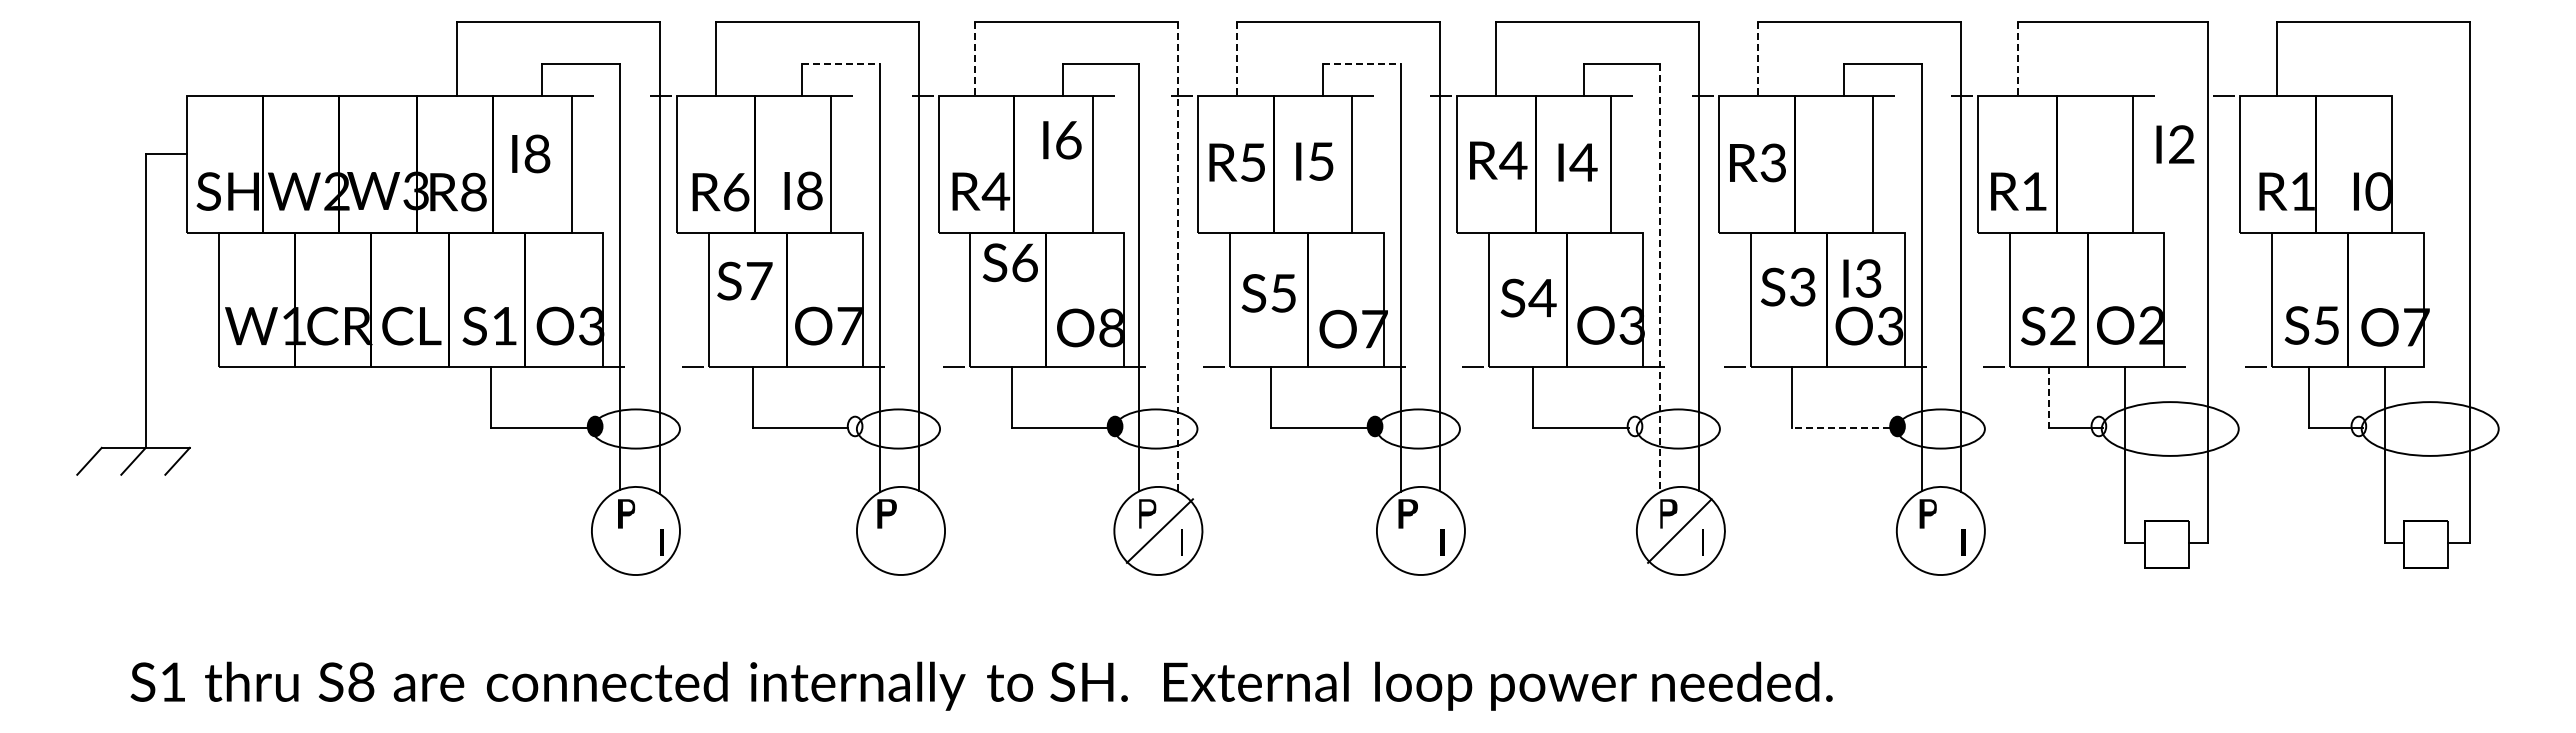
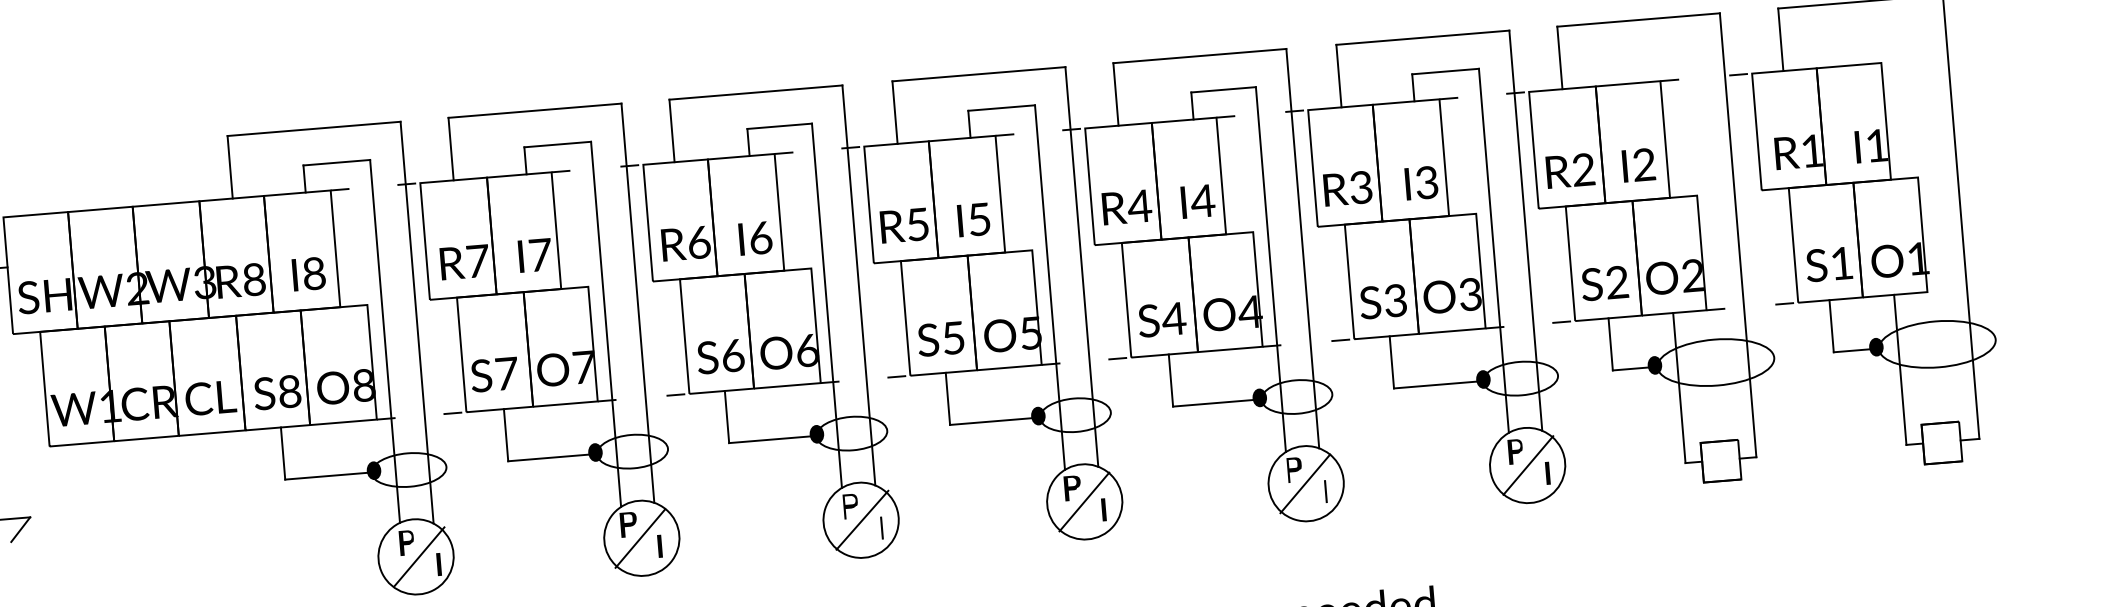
line: (975, 58) -> (672, 130), dashed -> solid
line: (1237, 58) -> (895, 112), dashed -> solid
line: (1758, 58) -> (1339, 75), dashed -> solid
line: (2017, 58) -> (1559, 57), dashed -> solid
line: (841, 63) -> (558, 144), dashed -> solid
line: (1362, 63) -> (1002, 107), dashed -> solid
text: (1062, 140) -> (755, 238), moved
text: (2175, 144) -> (1638, 165), moved
text: (531, 153) -> (309, 273), moved
text: (1498, 160) -> (1127, 207), moved
text: (1314, 161) -> (973, 219), moved
text: (1236, 162) -> (903, 225), moved
text: (1577, 162) -> (1197, 201), moved
text: (1757, 162) -> (1347, 188), moved
text: (810, 190) -> (540, 254), I8 -> I7
text: (995, 191) -> (698, 242), R4 -> R6
text: (2034, 191) -> (1583, 169), R1 -> R2
text: (2377, 191) -> (1875, 145), I0 -> I1
text: (736, 192) -> (478, 261), R6 -> R7
line: (1178, 256) -> (859, 285), dashed -> solid
text: (1010, 262) -> (720, 356), moved
line: (1660, 278) -> (1271, 270), dashed -> solid
text: (1862, 278) -> (1421, 183), moved
text: (744, 280) -> (494, 374), moved
text: (1788, 286) -> (1383, 301), moved
text: (1268, 293) -> (940, 339), moved
text: (1528, 297) -> (1161, 319), moved
text: (504, 325) -> (289, 391), S1 -> S8
text: (1632, 325) -> (1250, 312), O3 -> O4
text: (2326, 325) -> (1841, 263), S5 -> S1
text: (591, 326) -> (363, 385), O3 -> O8
text: (1112, 327) -> (807, 350), O8 -> O6
text: (2416, 327) -> (1918, 258), O7 -> O1
text: (1374, 329) -> (1031, 333), O7 -> O5
line: (2049, 397) -> (1610, 344), dashed -> solid
fill: (854, 426) -> (594, 452), added
fill: (1634, 426) -> (1259, 397), added
fill: (2098, 426) -> (1654, 365), added
fill: (2358, 426) -> (1876, 347), added
line: (1841, 428) -> (1435, 385), dashed -> solid
line: (639, 530) -> (419, 556), added
line: (899, 530) -> (640, 538), added
line: (1420, 530) -> (1084, 501), added
line: (1941, 530) -> (1528, 465), added
fill: (920, 541) -> (659, 545), added

